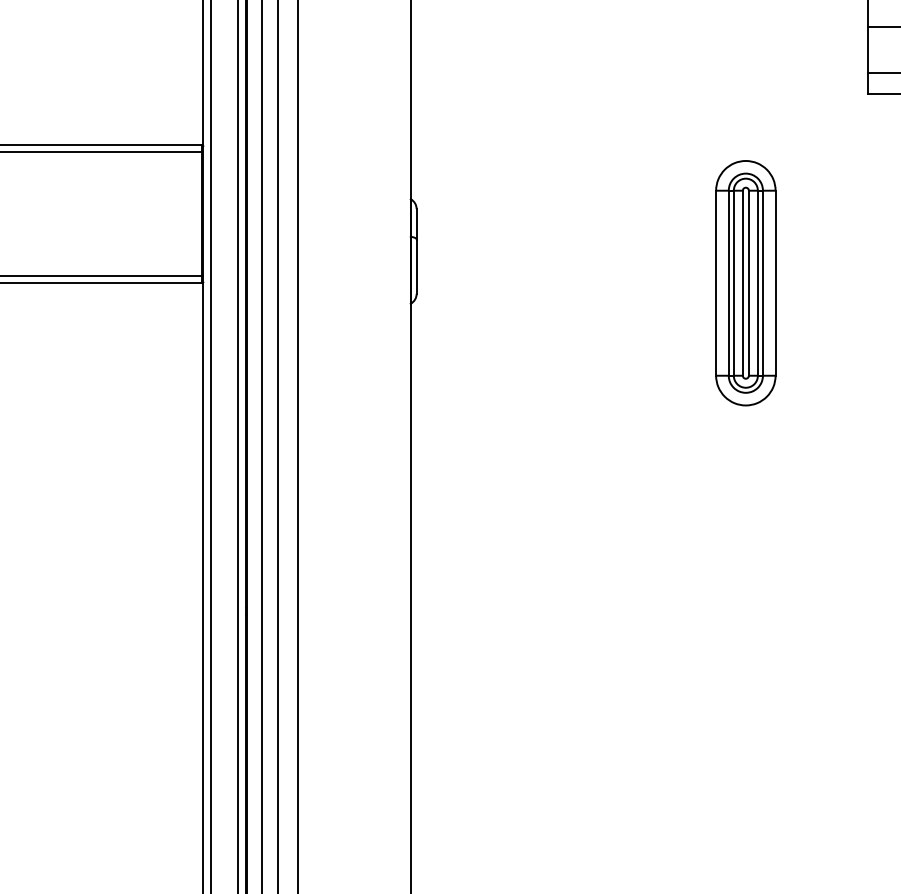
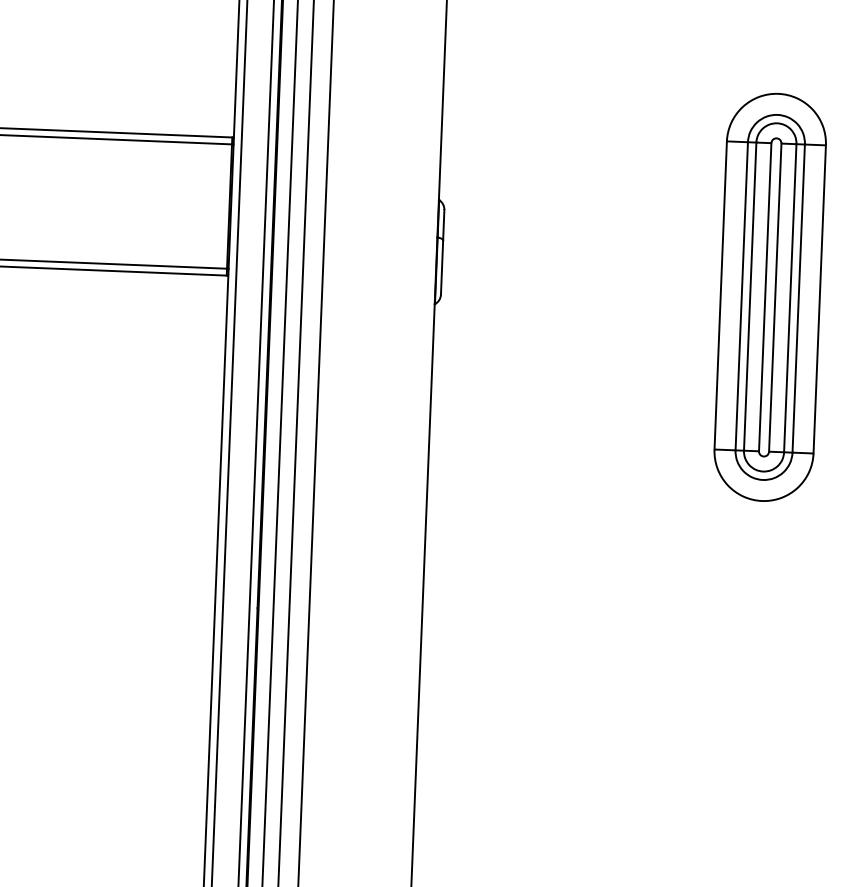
part: (745, 282) -> (769, 296), size x1.67

